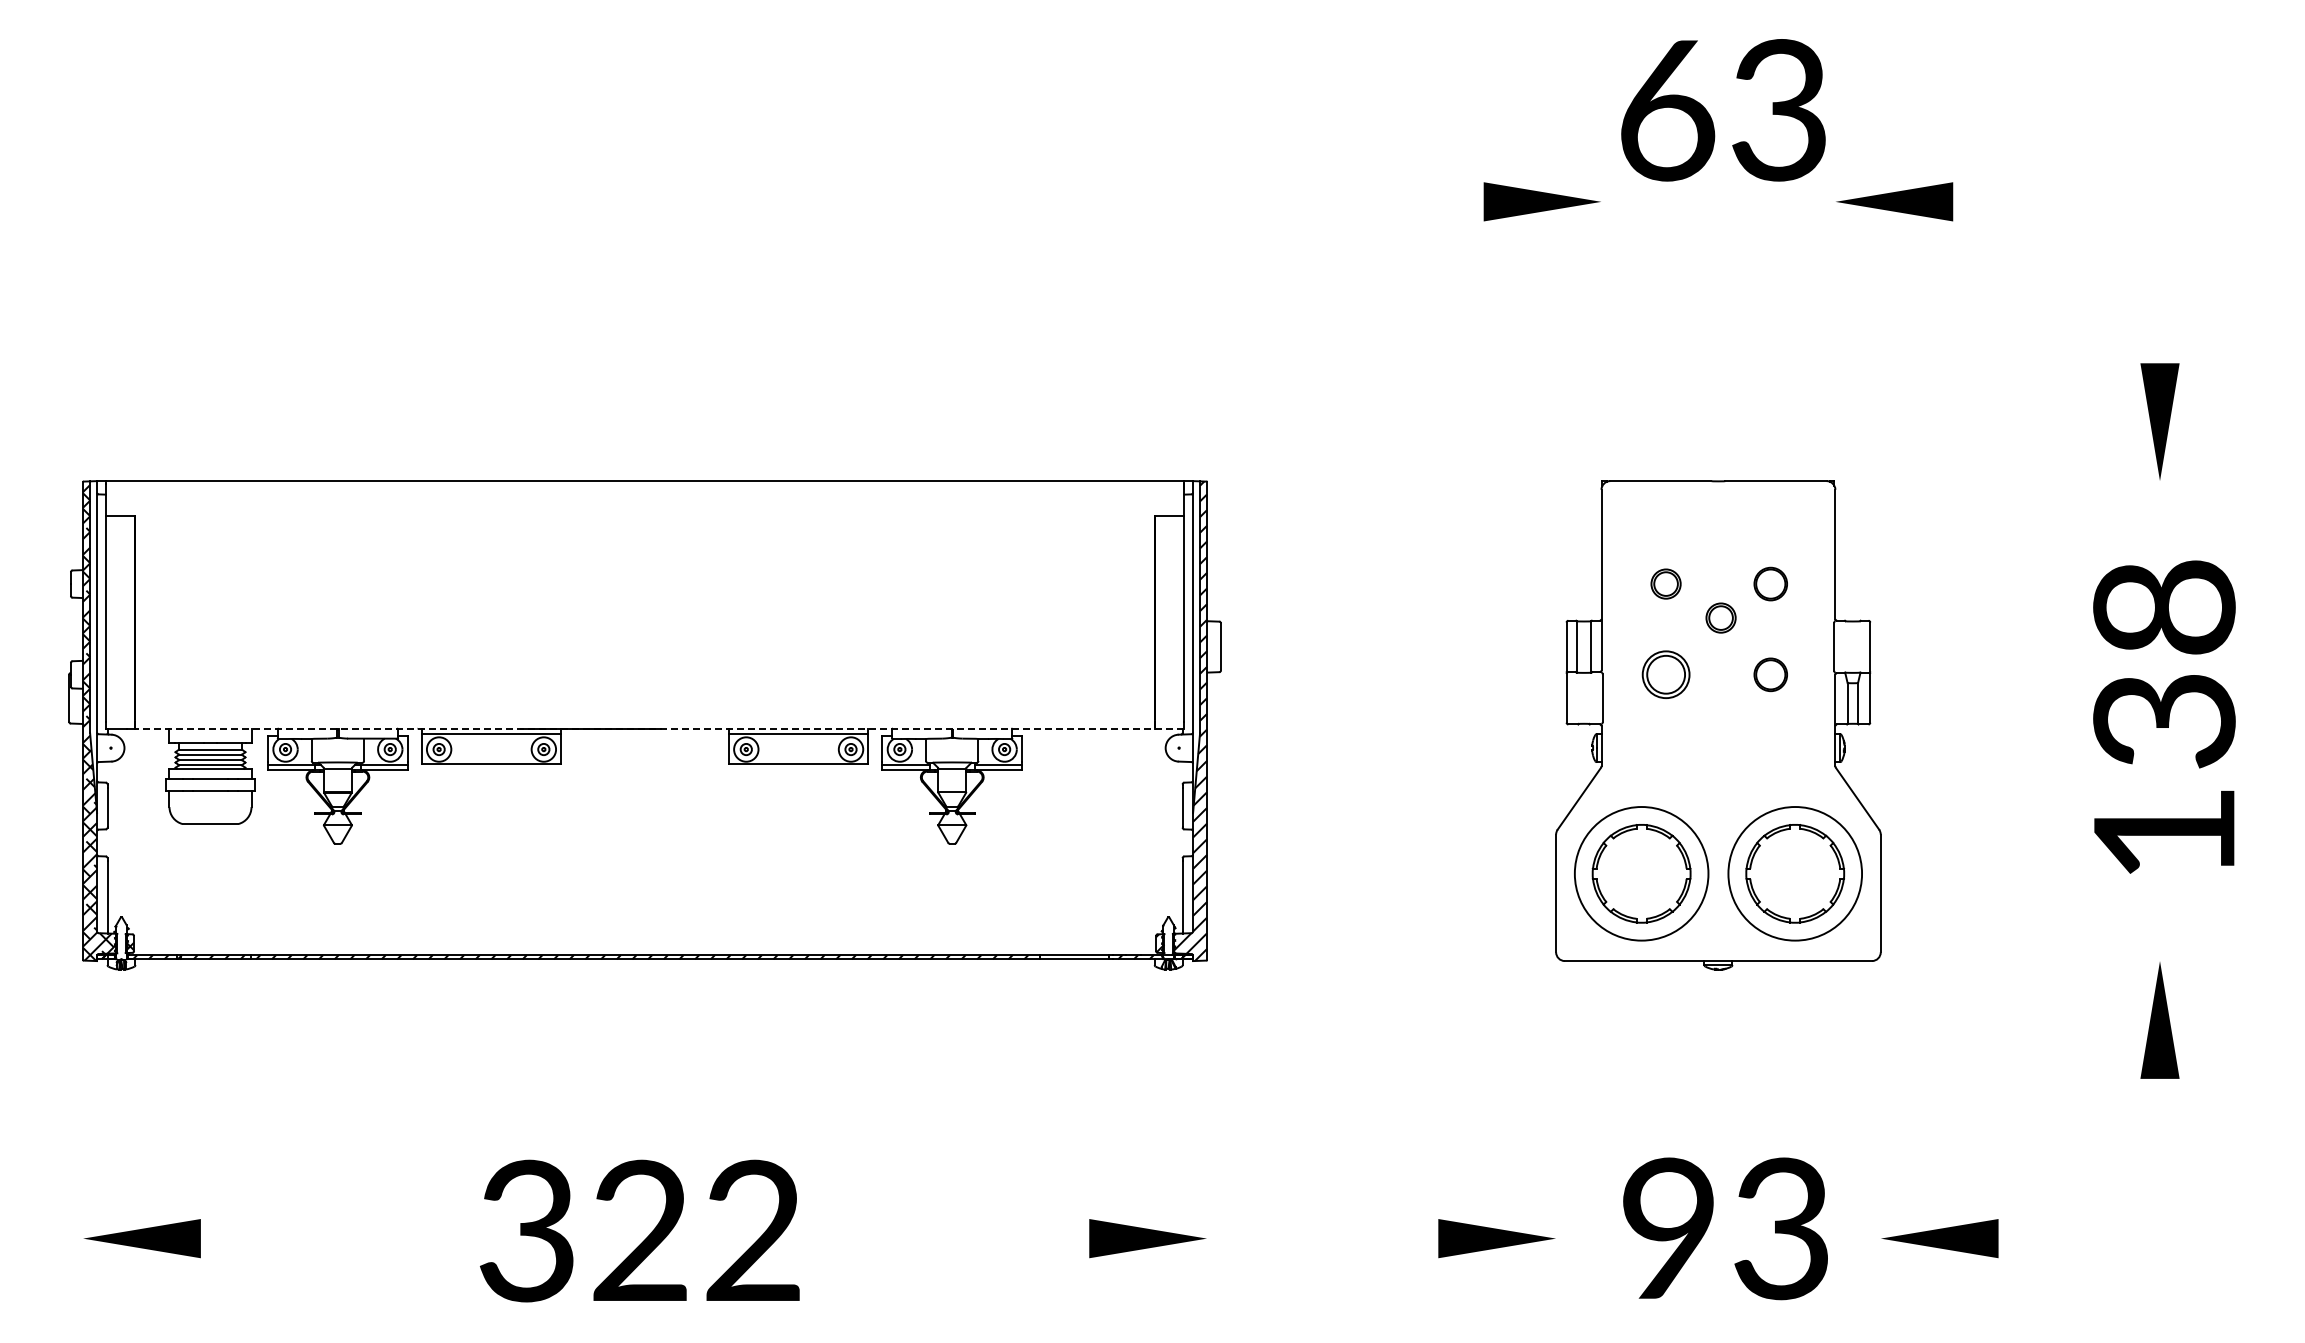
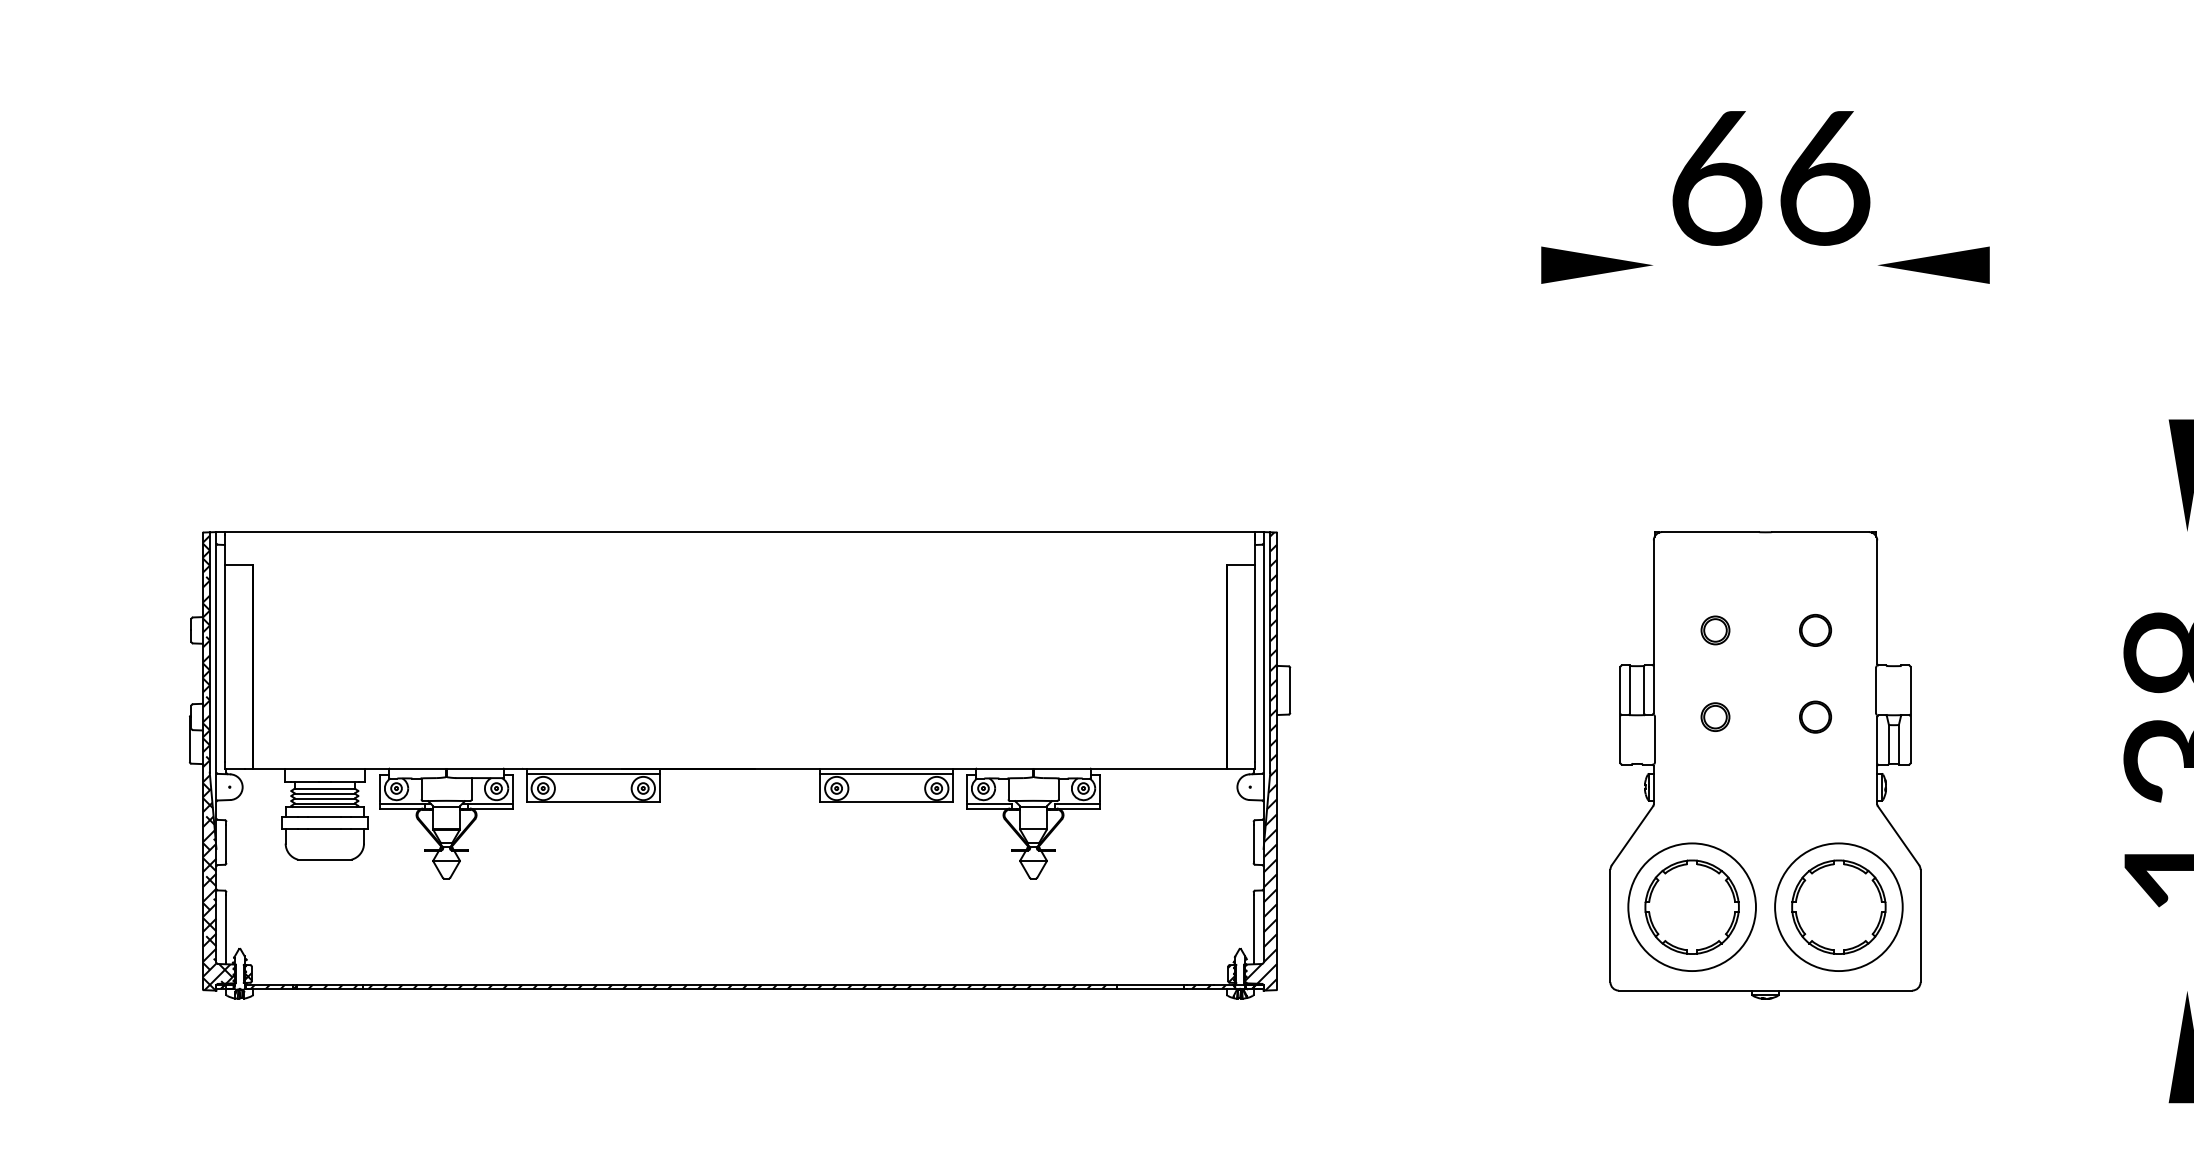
text: (1780, 110) -> (1824, 177), 63 -> 66
part: (1720, 617) -> (1767, 662), removed
part: (1665, 674) -> (1714, 716), size x0.62
line: (659, 728) -> (753, 768), dashed -> solid

